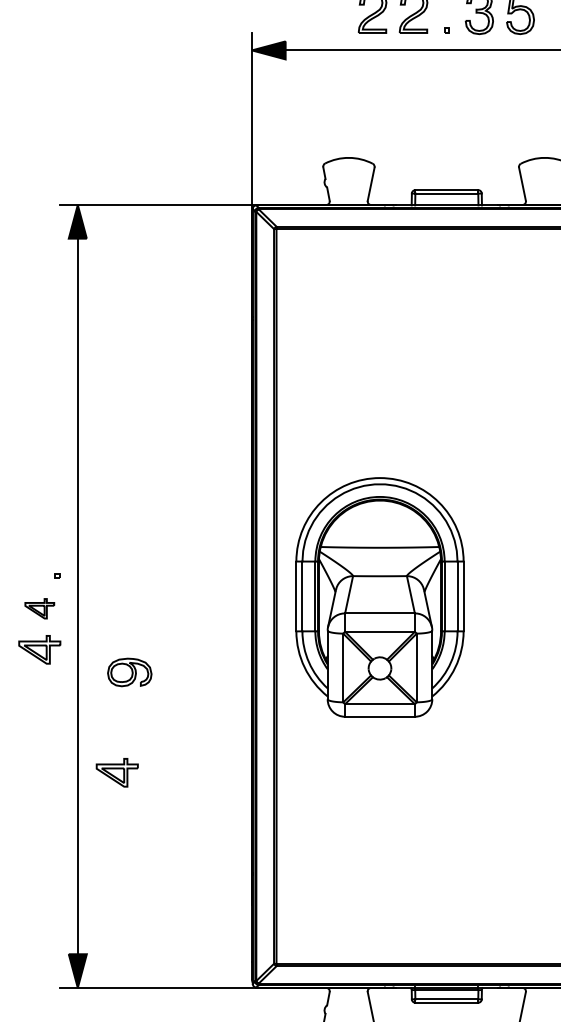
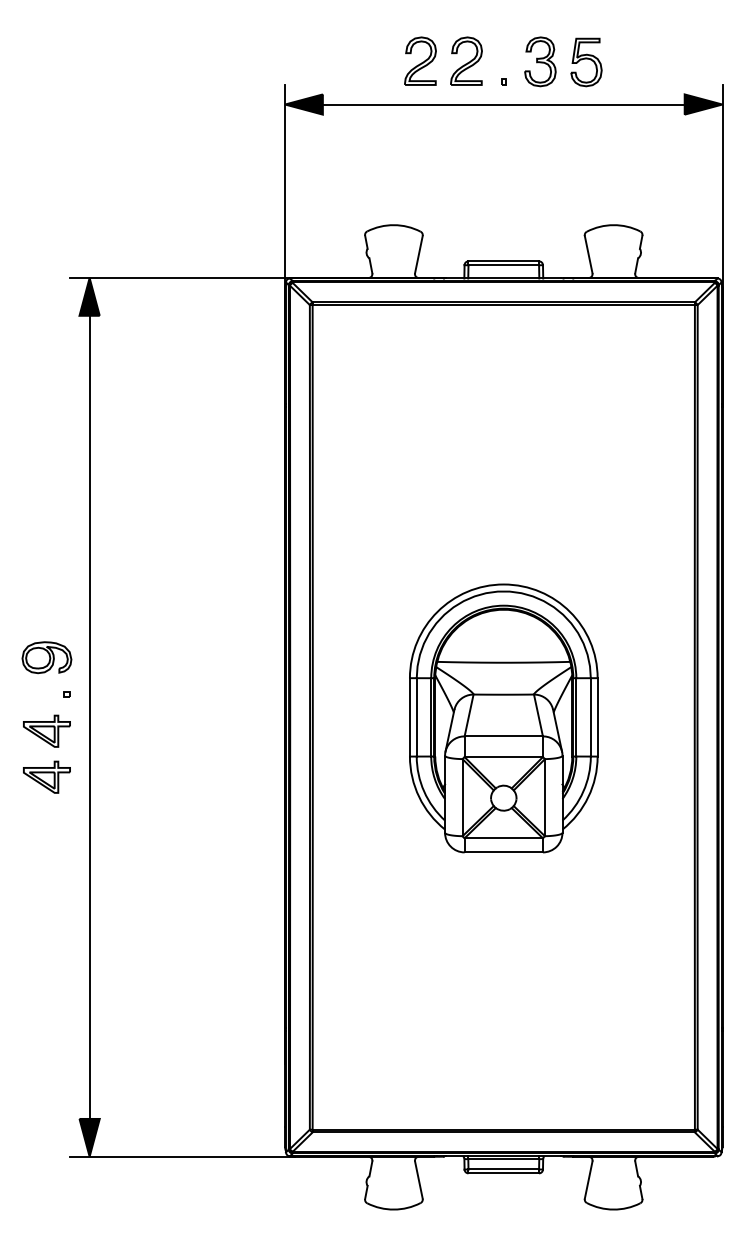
part: (379, 597) -> (503, 718), moved
part: (39, 608) -> (46, 730), size x1.43
part: (129, 672) -> (46, 657), moved
part: (116, 772) -> (133, 914), removed

